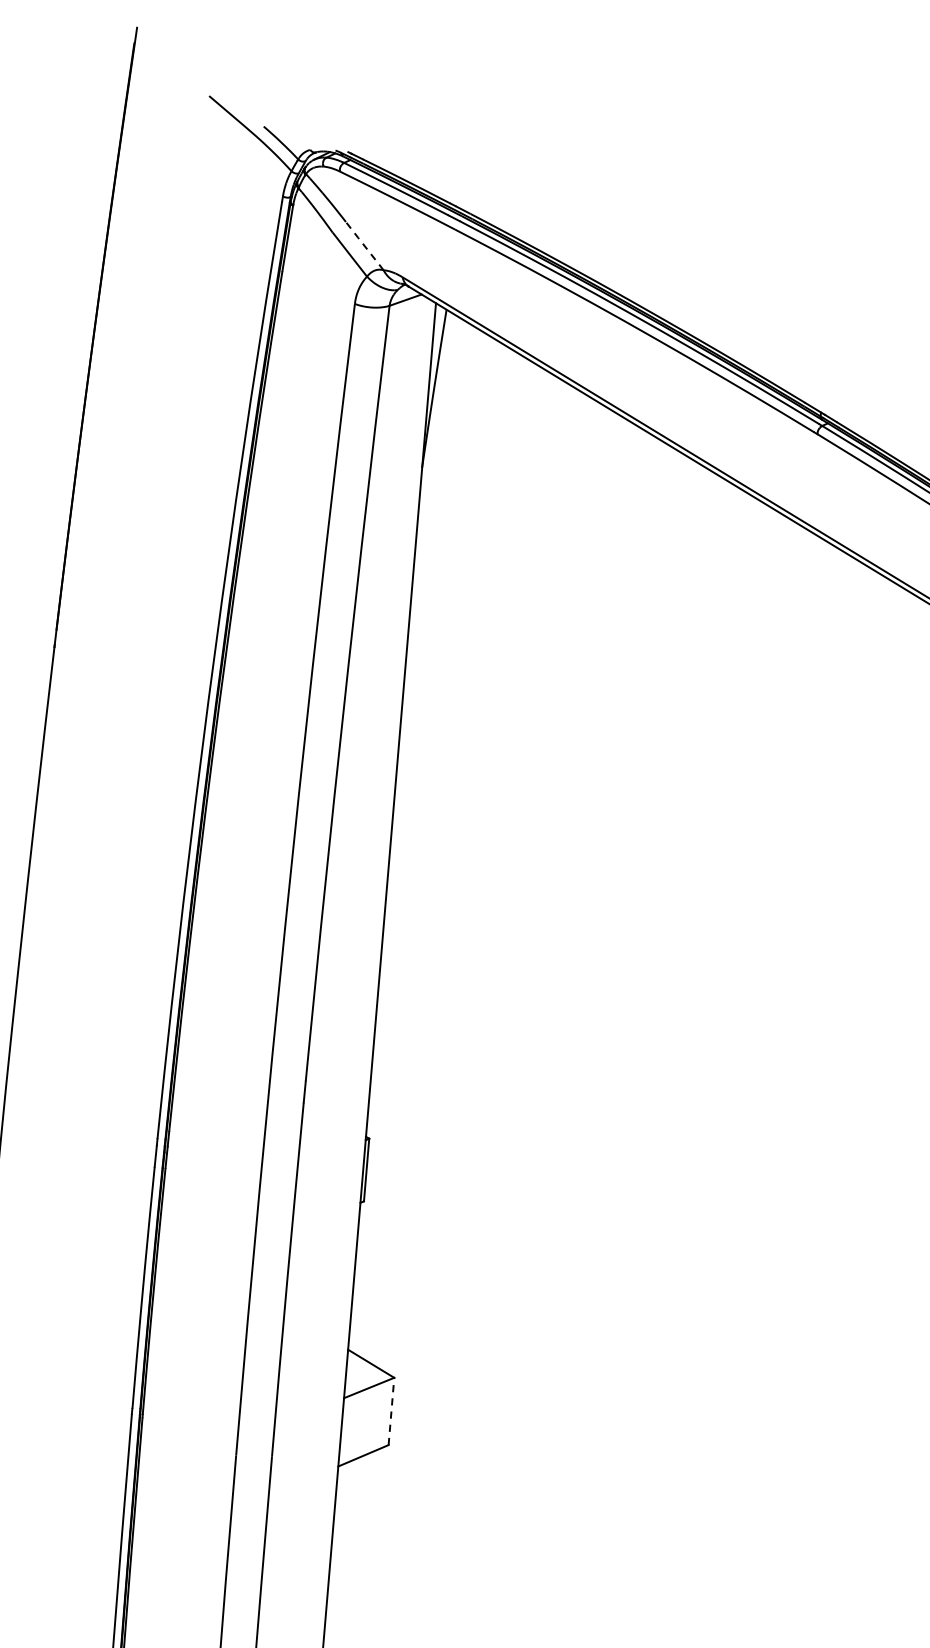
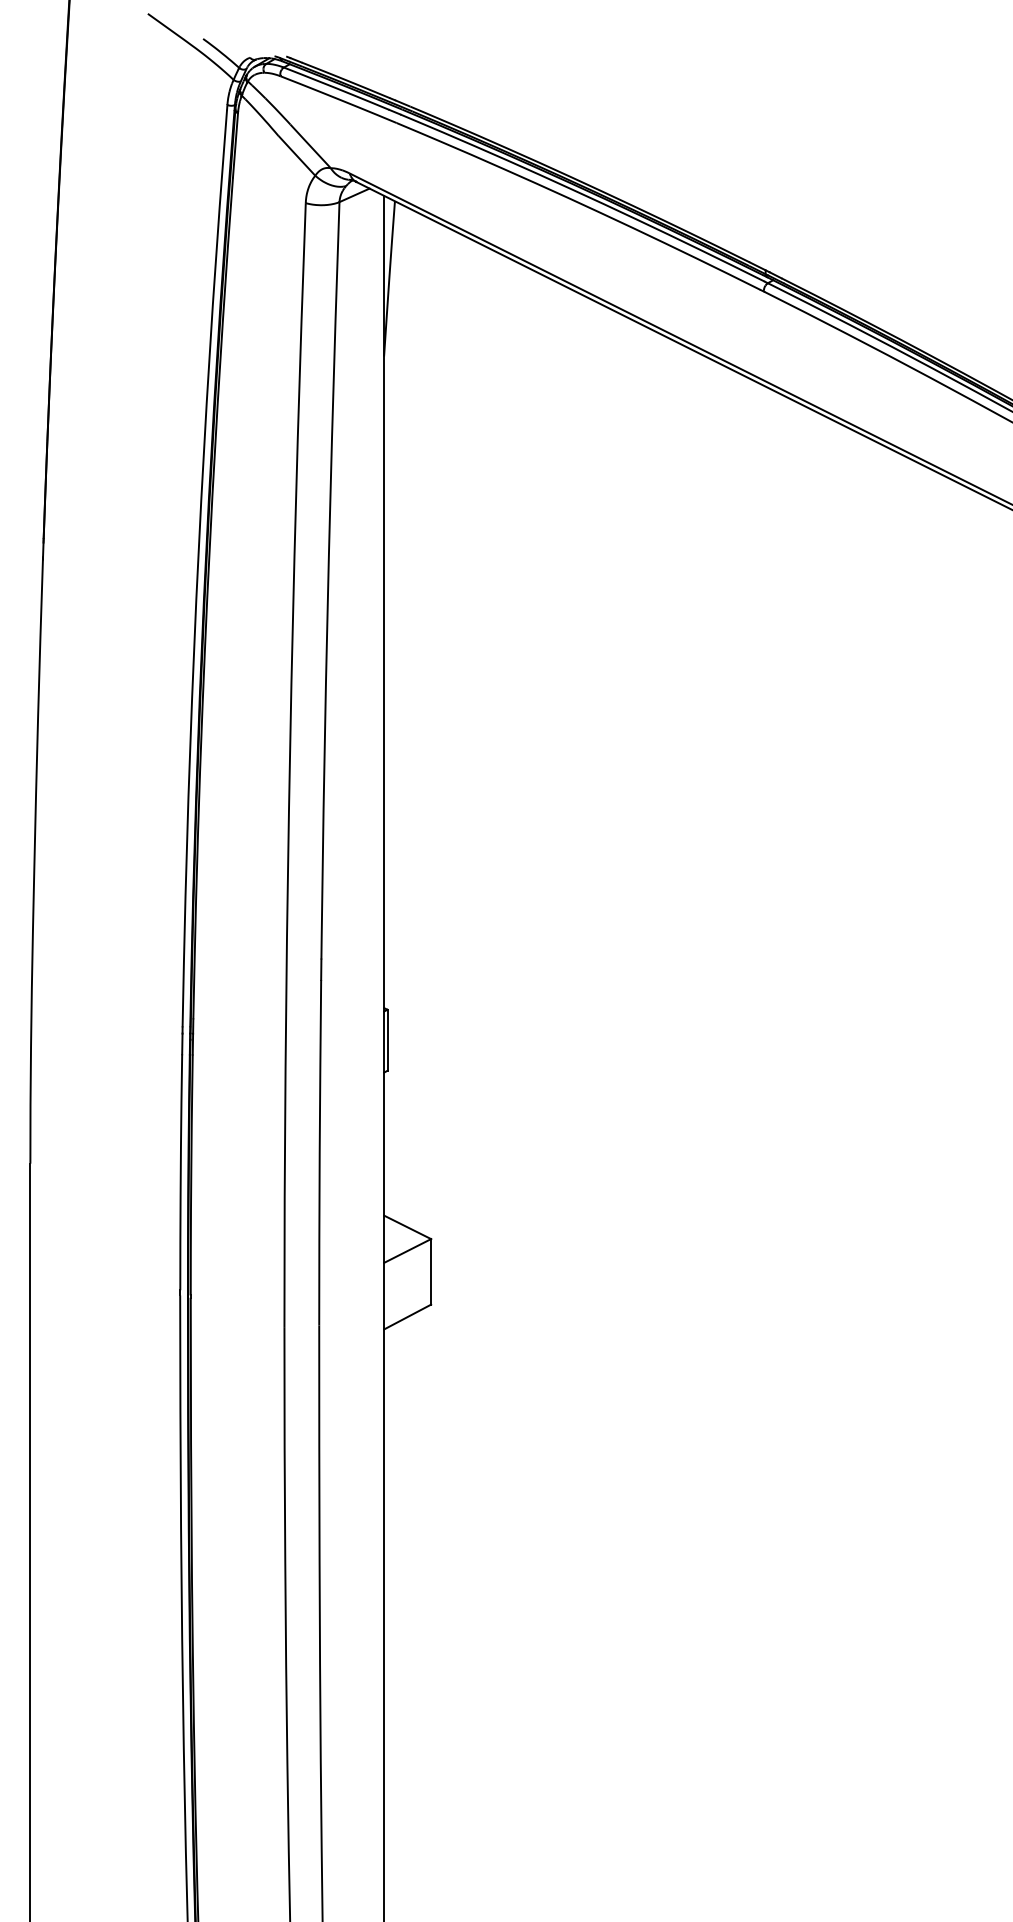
line: (364, 246) -> (310, 146), dashed -> solid
line: (391, 1411) -> (431, 1271), dashed -> solid

